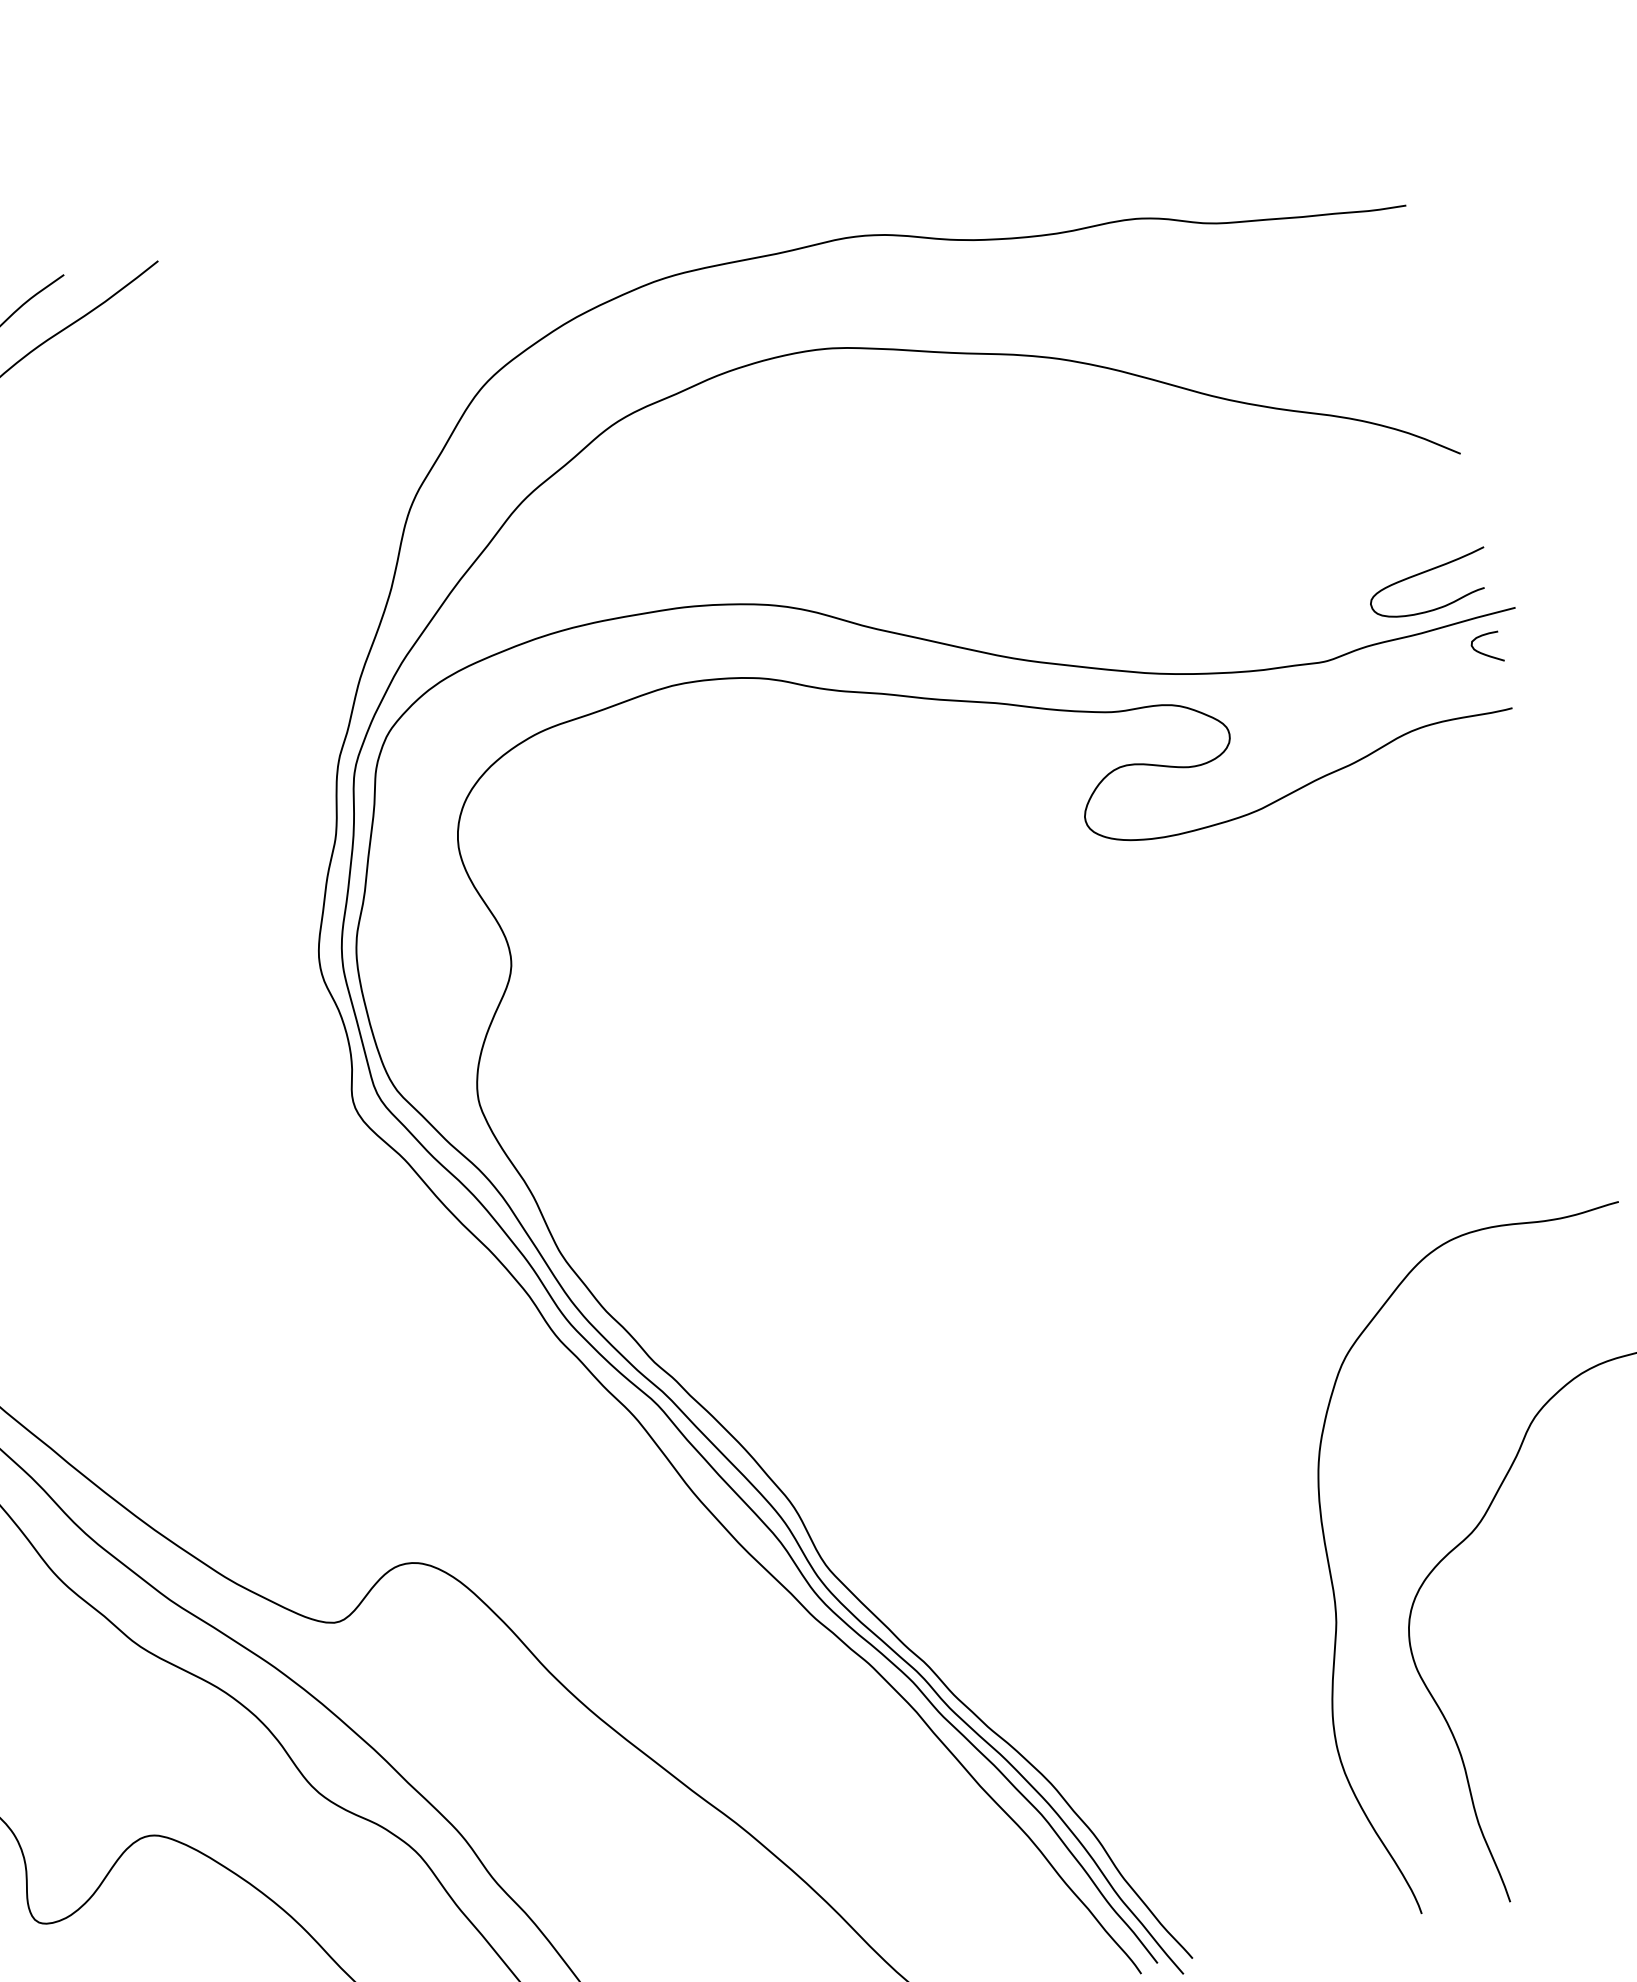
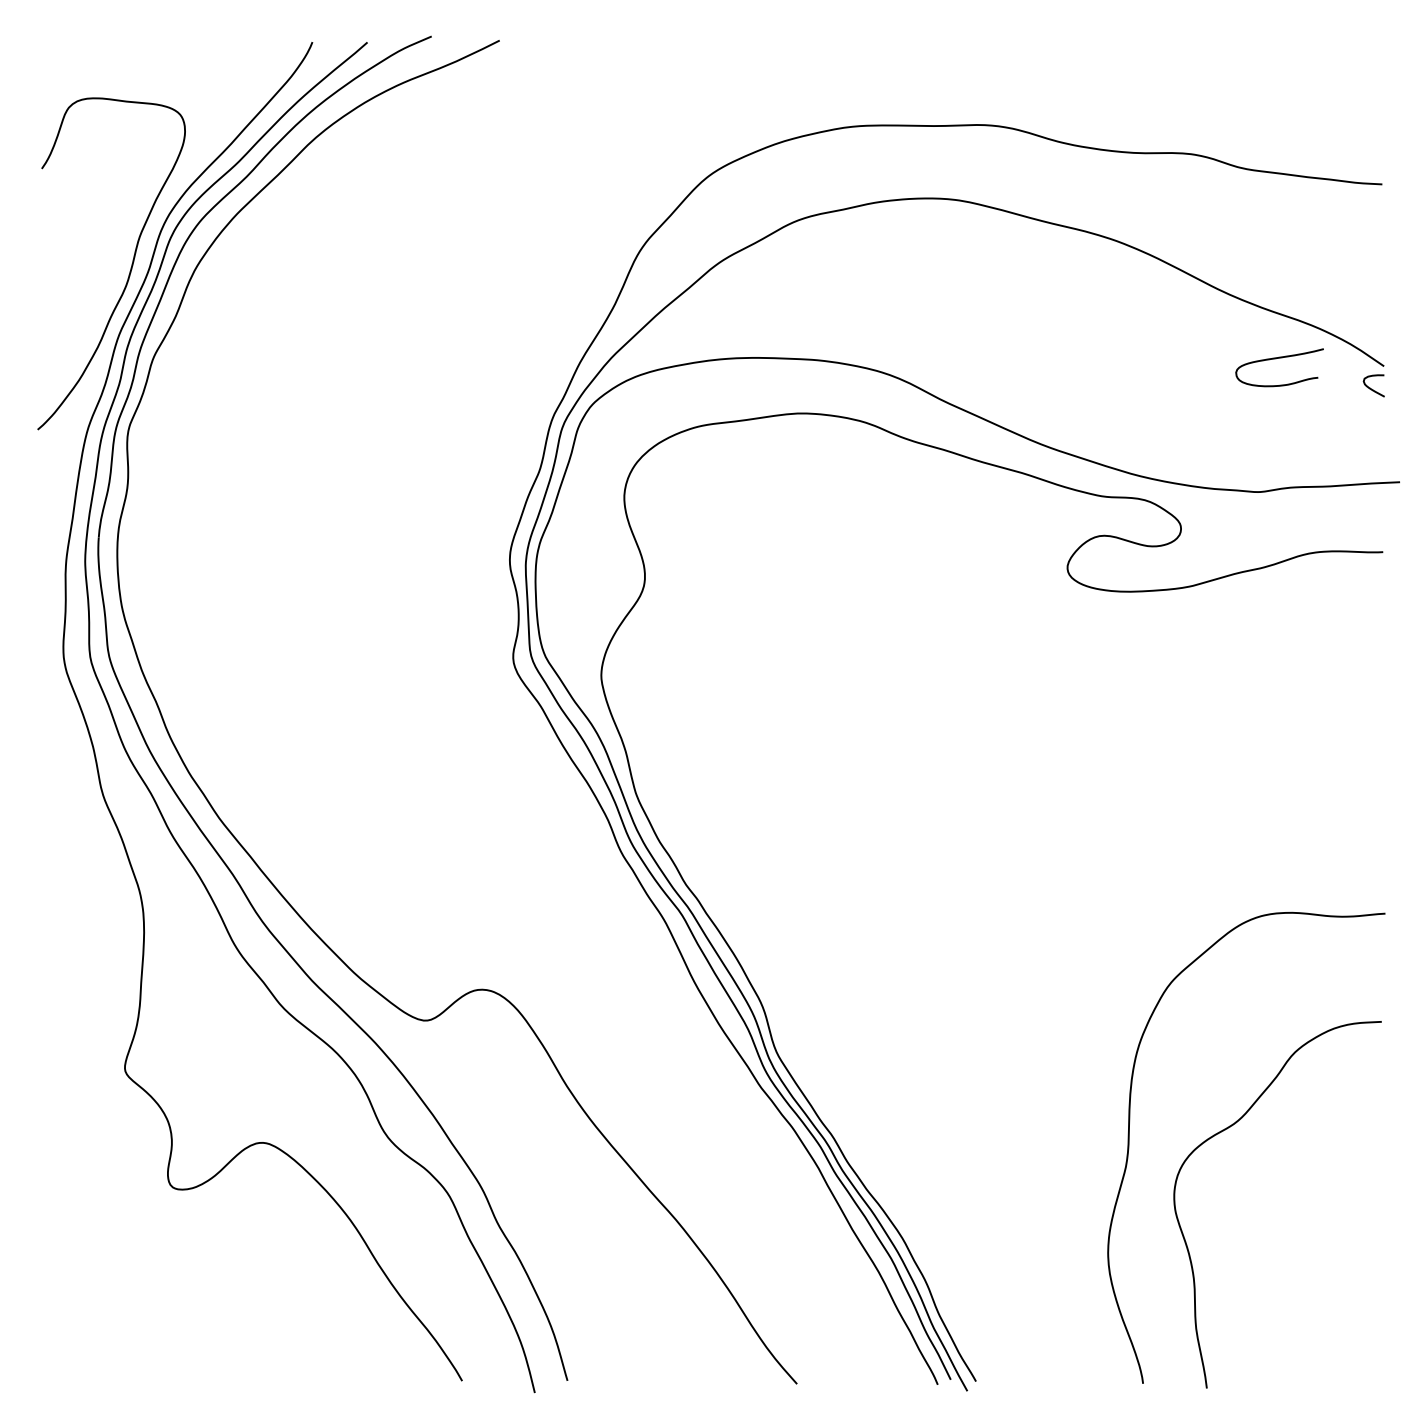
curve: (1422, 574) -> (1276, 359), moved
curve: (1482, 652) -> (1370, 387), moved

